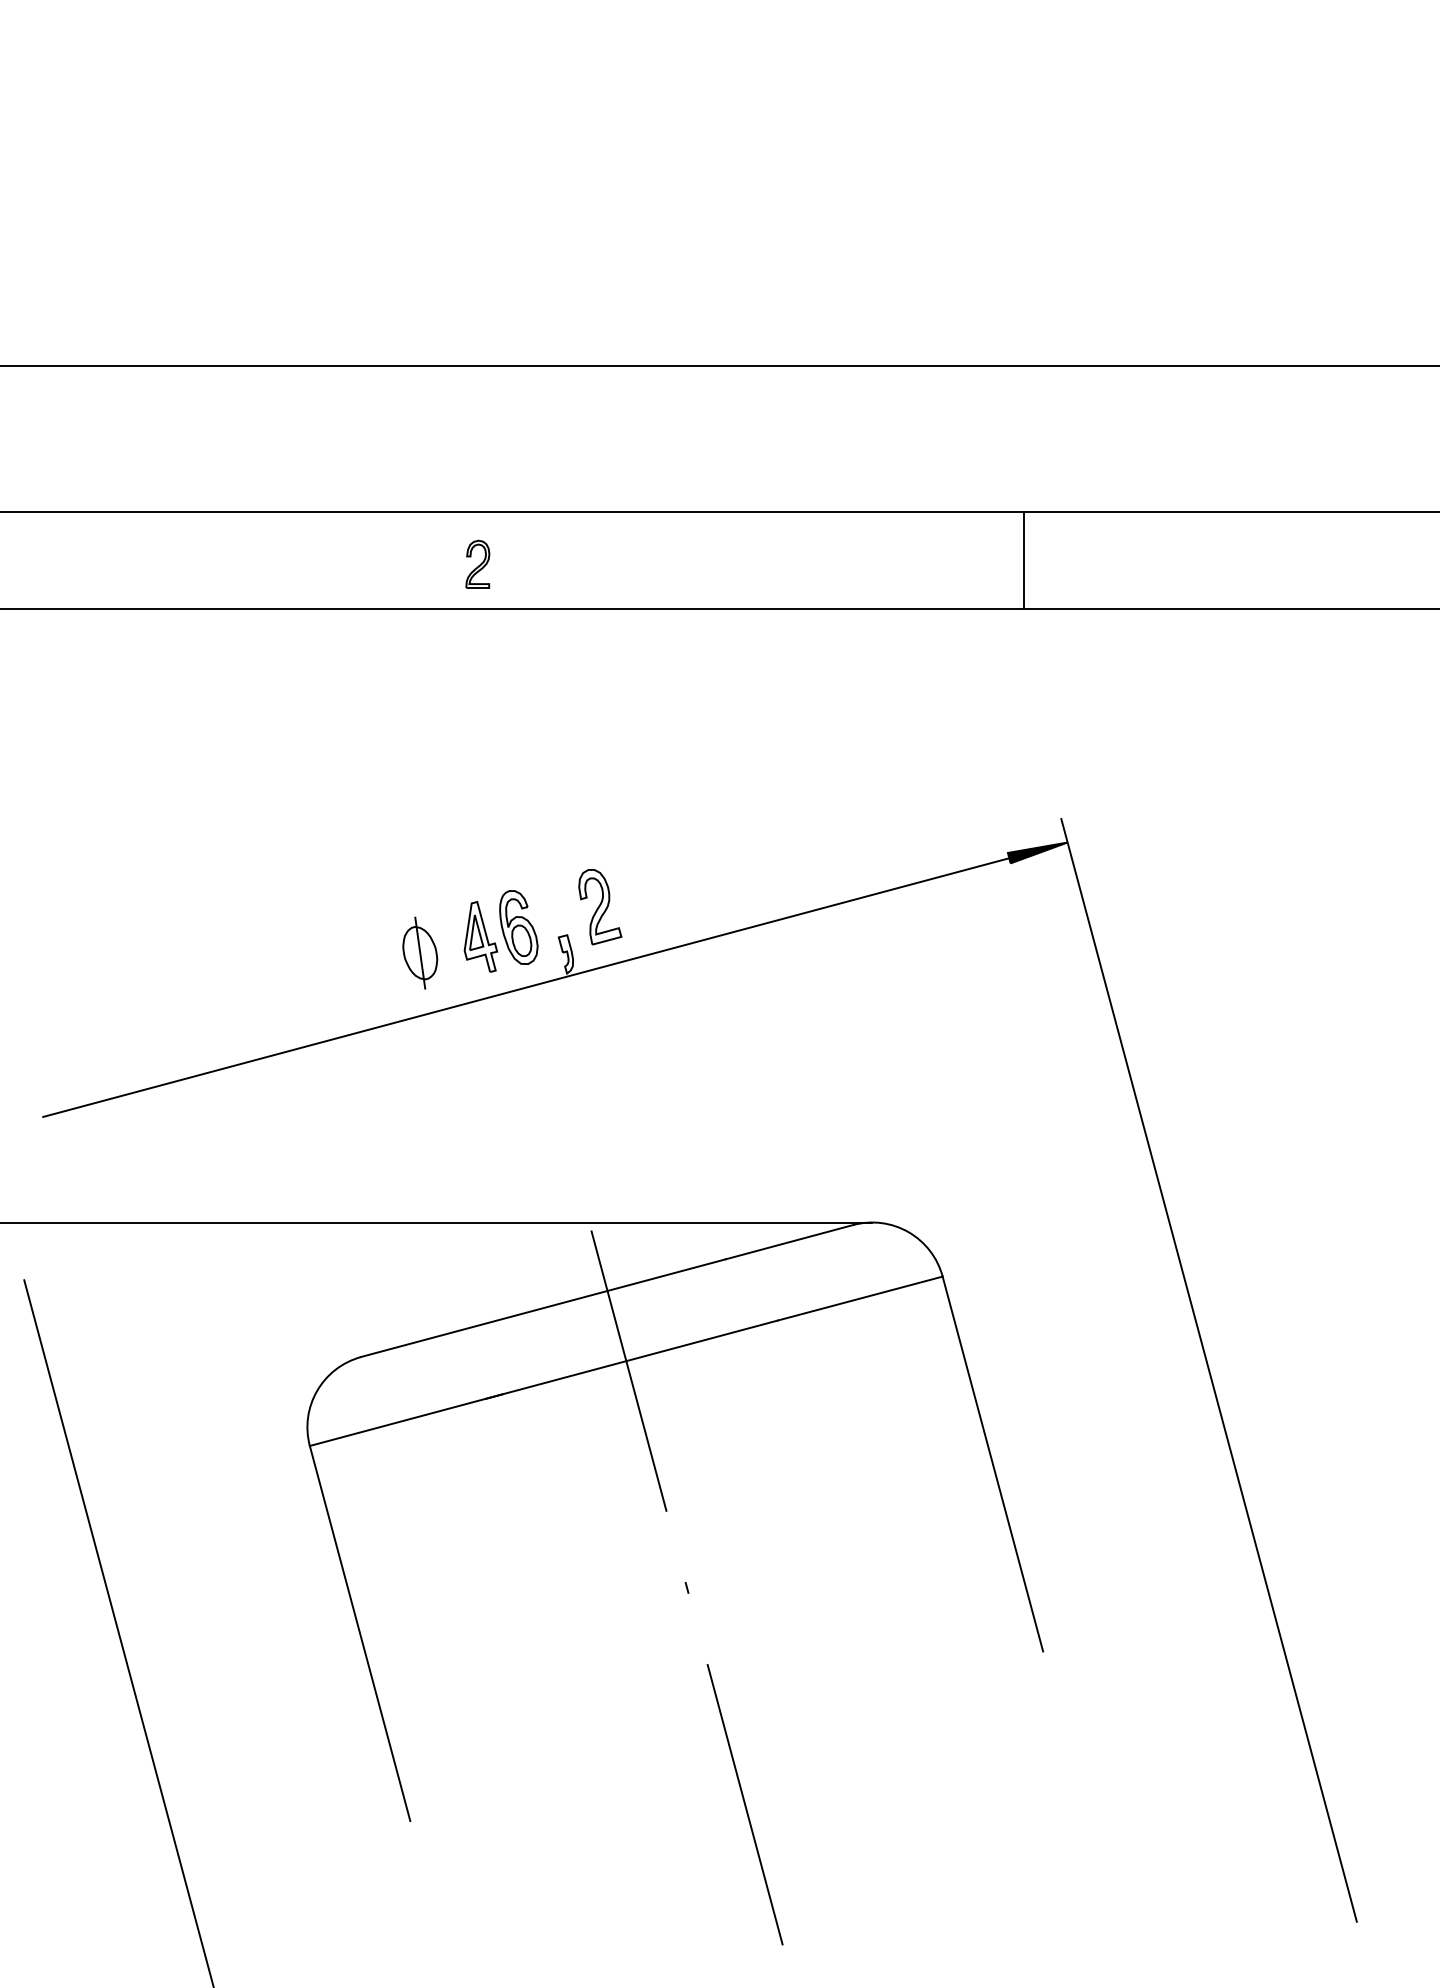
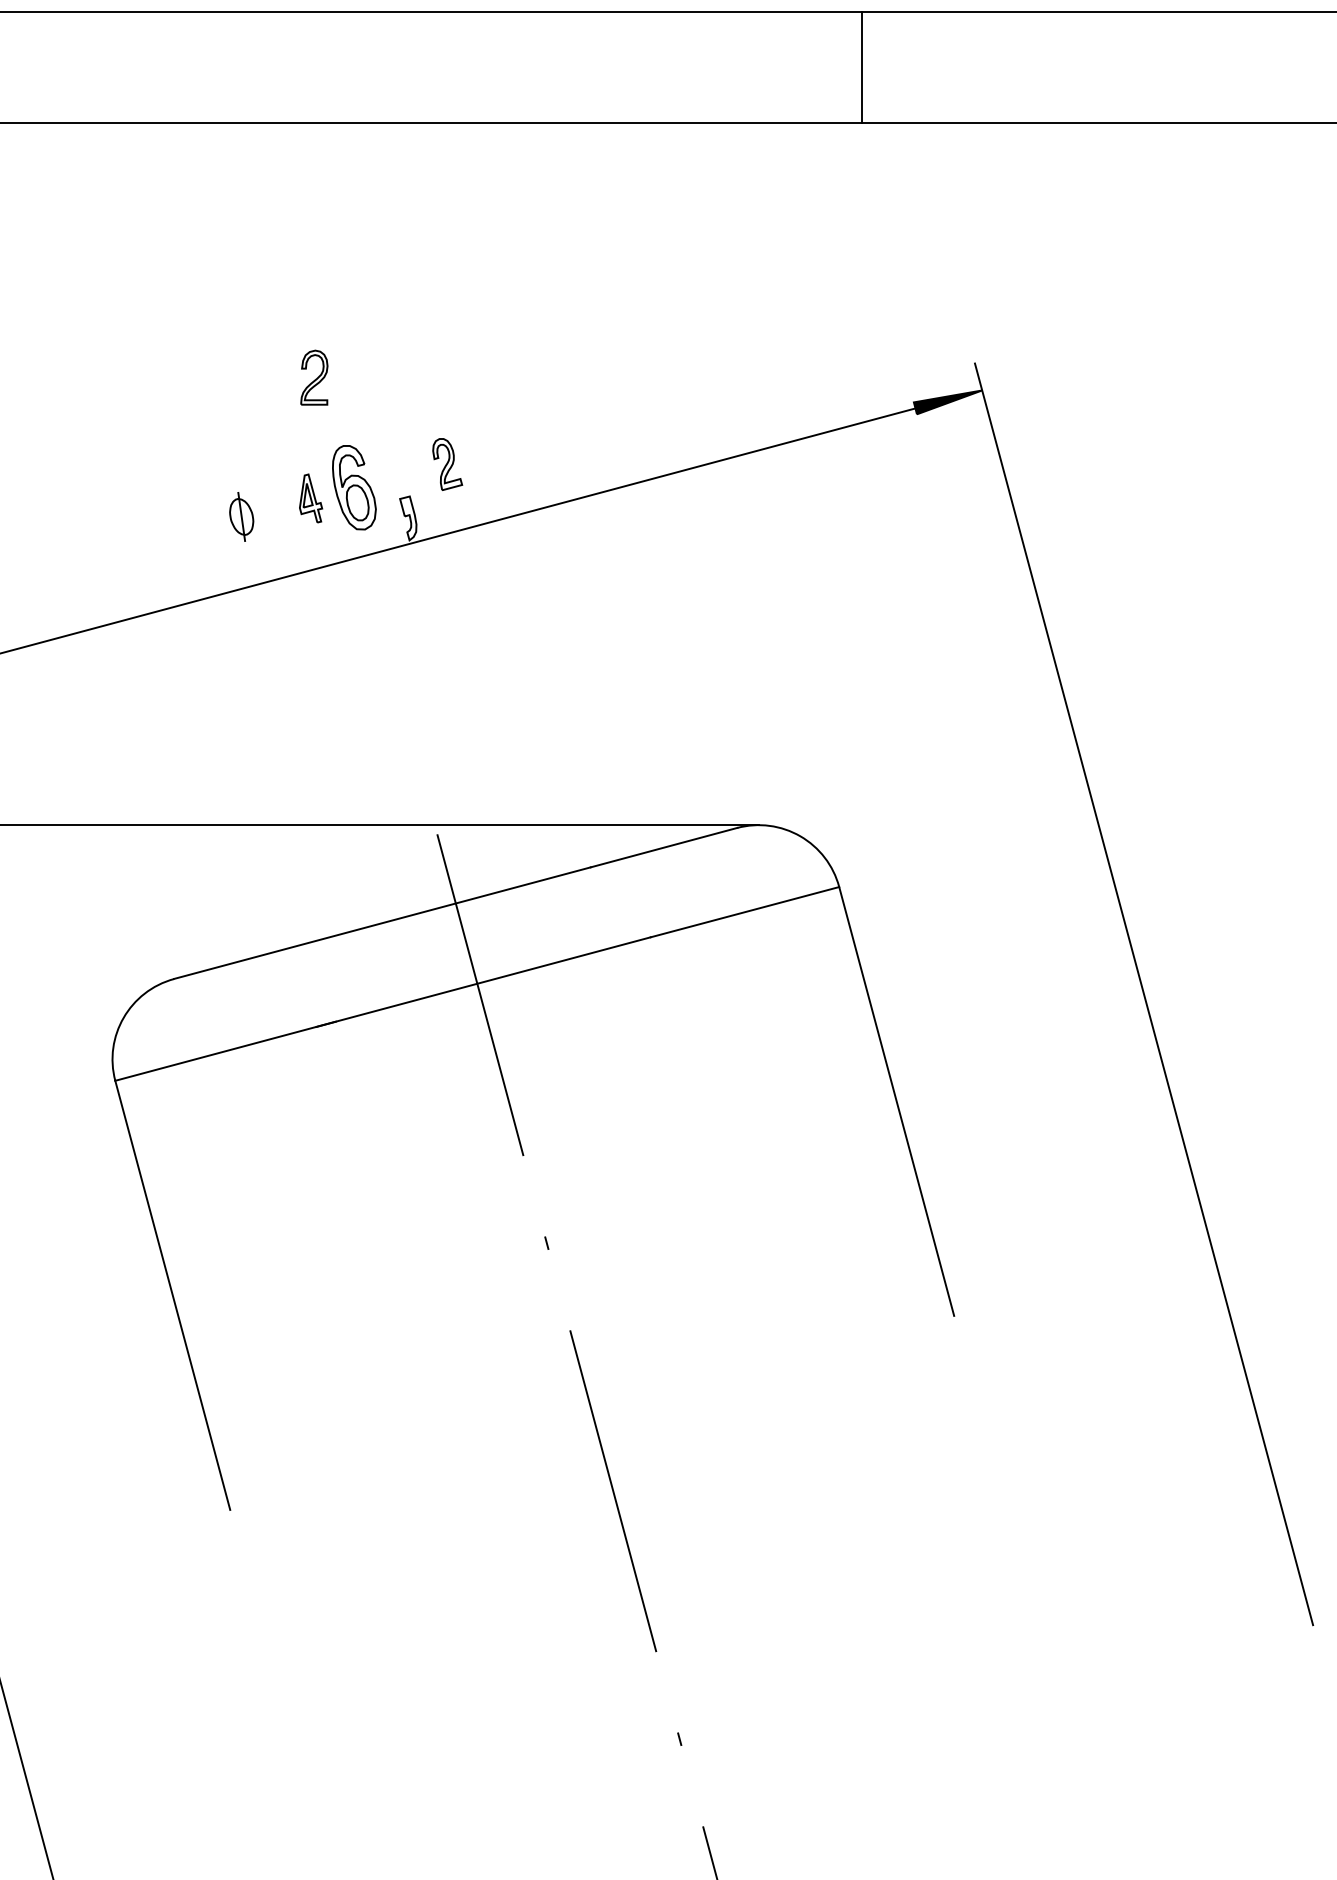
line: (1023, 560) -> (861, 67), moved
part: (477, 563) -> (313, 376), moved
part: (600, 907) -> (447, 464), size x0.6
part: (480, 936) -> (310, 497), size x0.6
part: (420, 952) -> (241, 516), size x0.6

